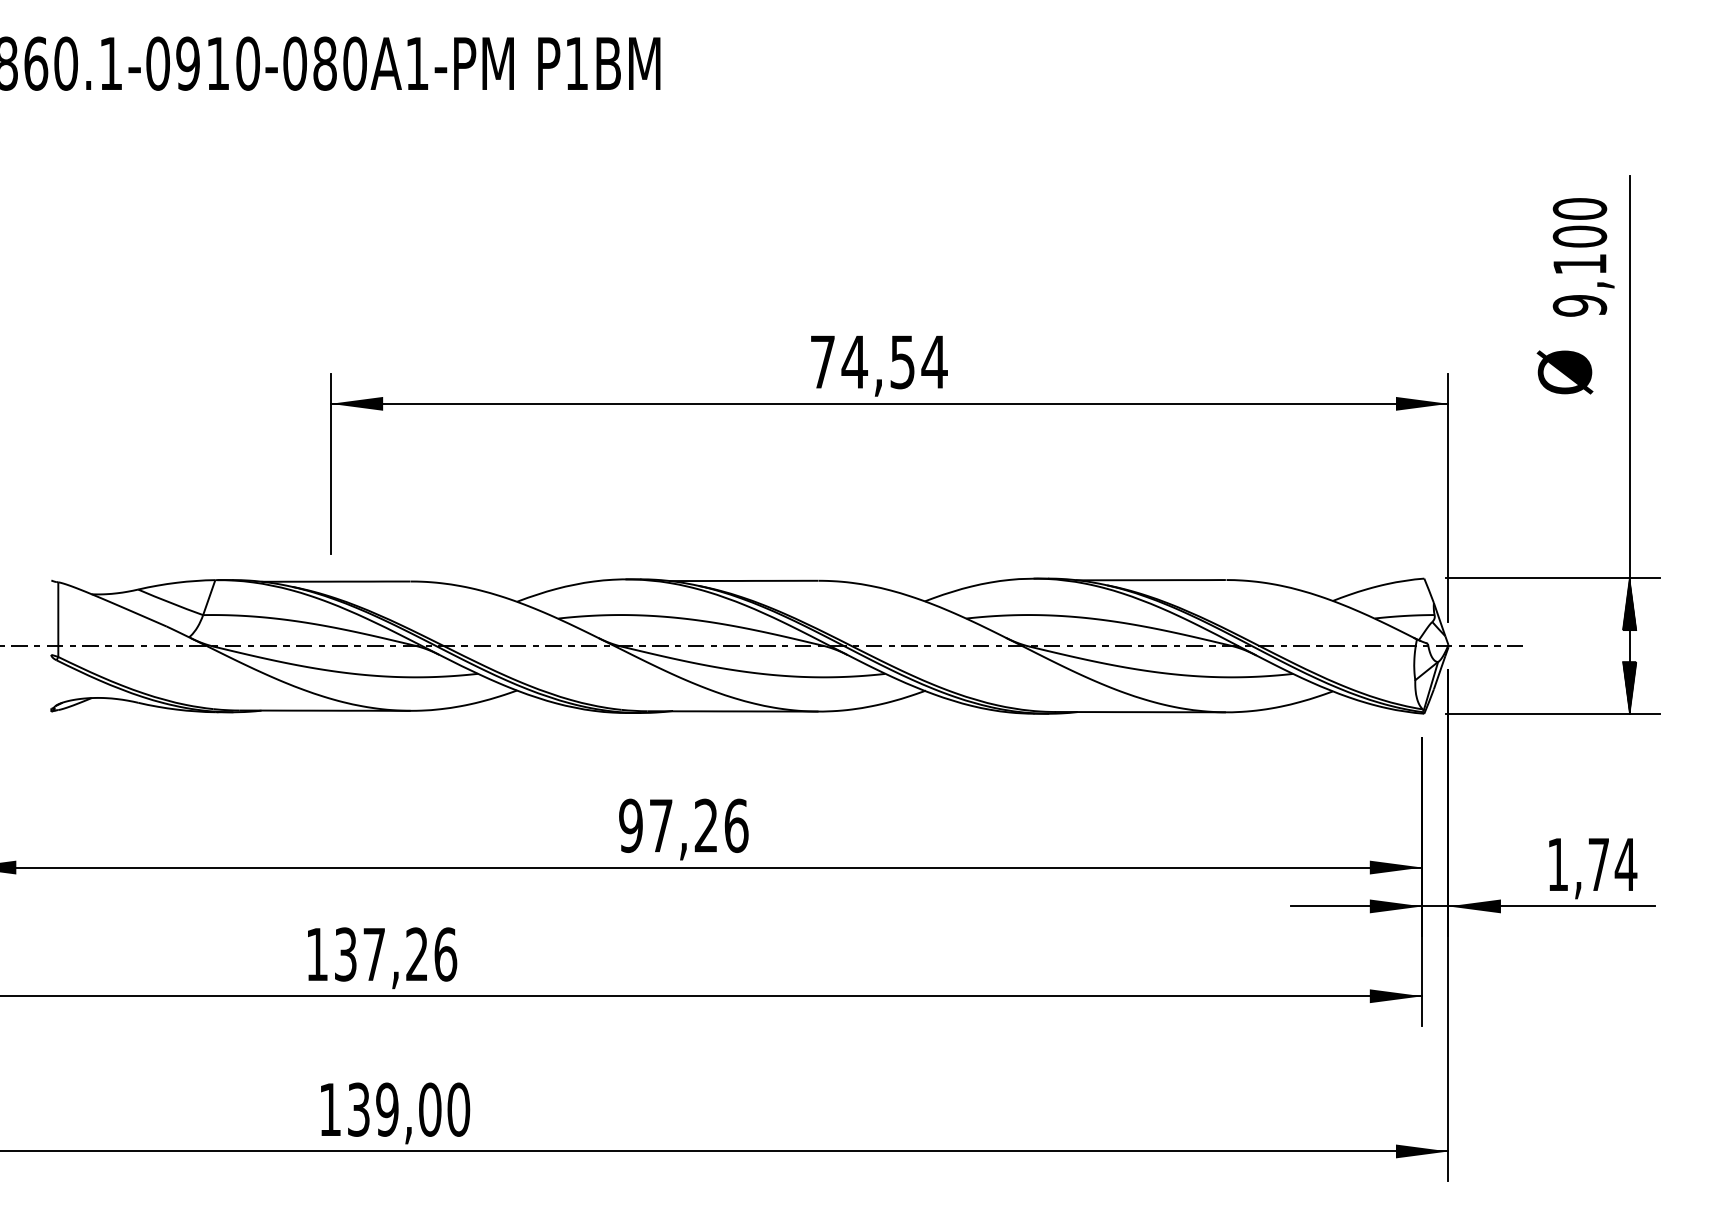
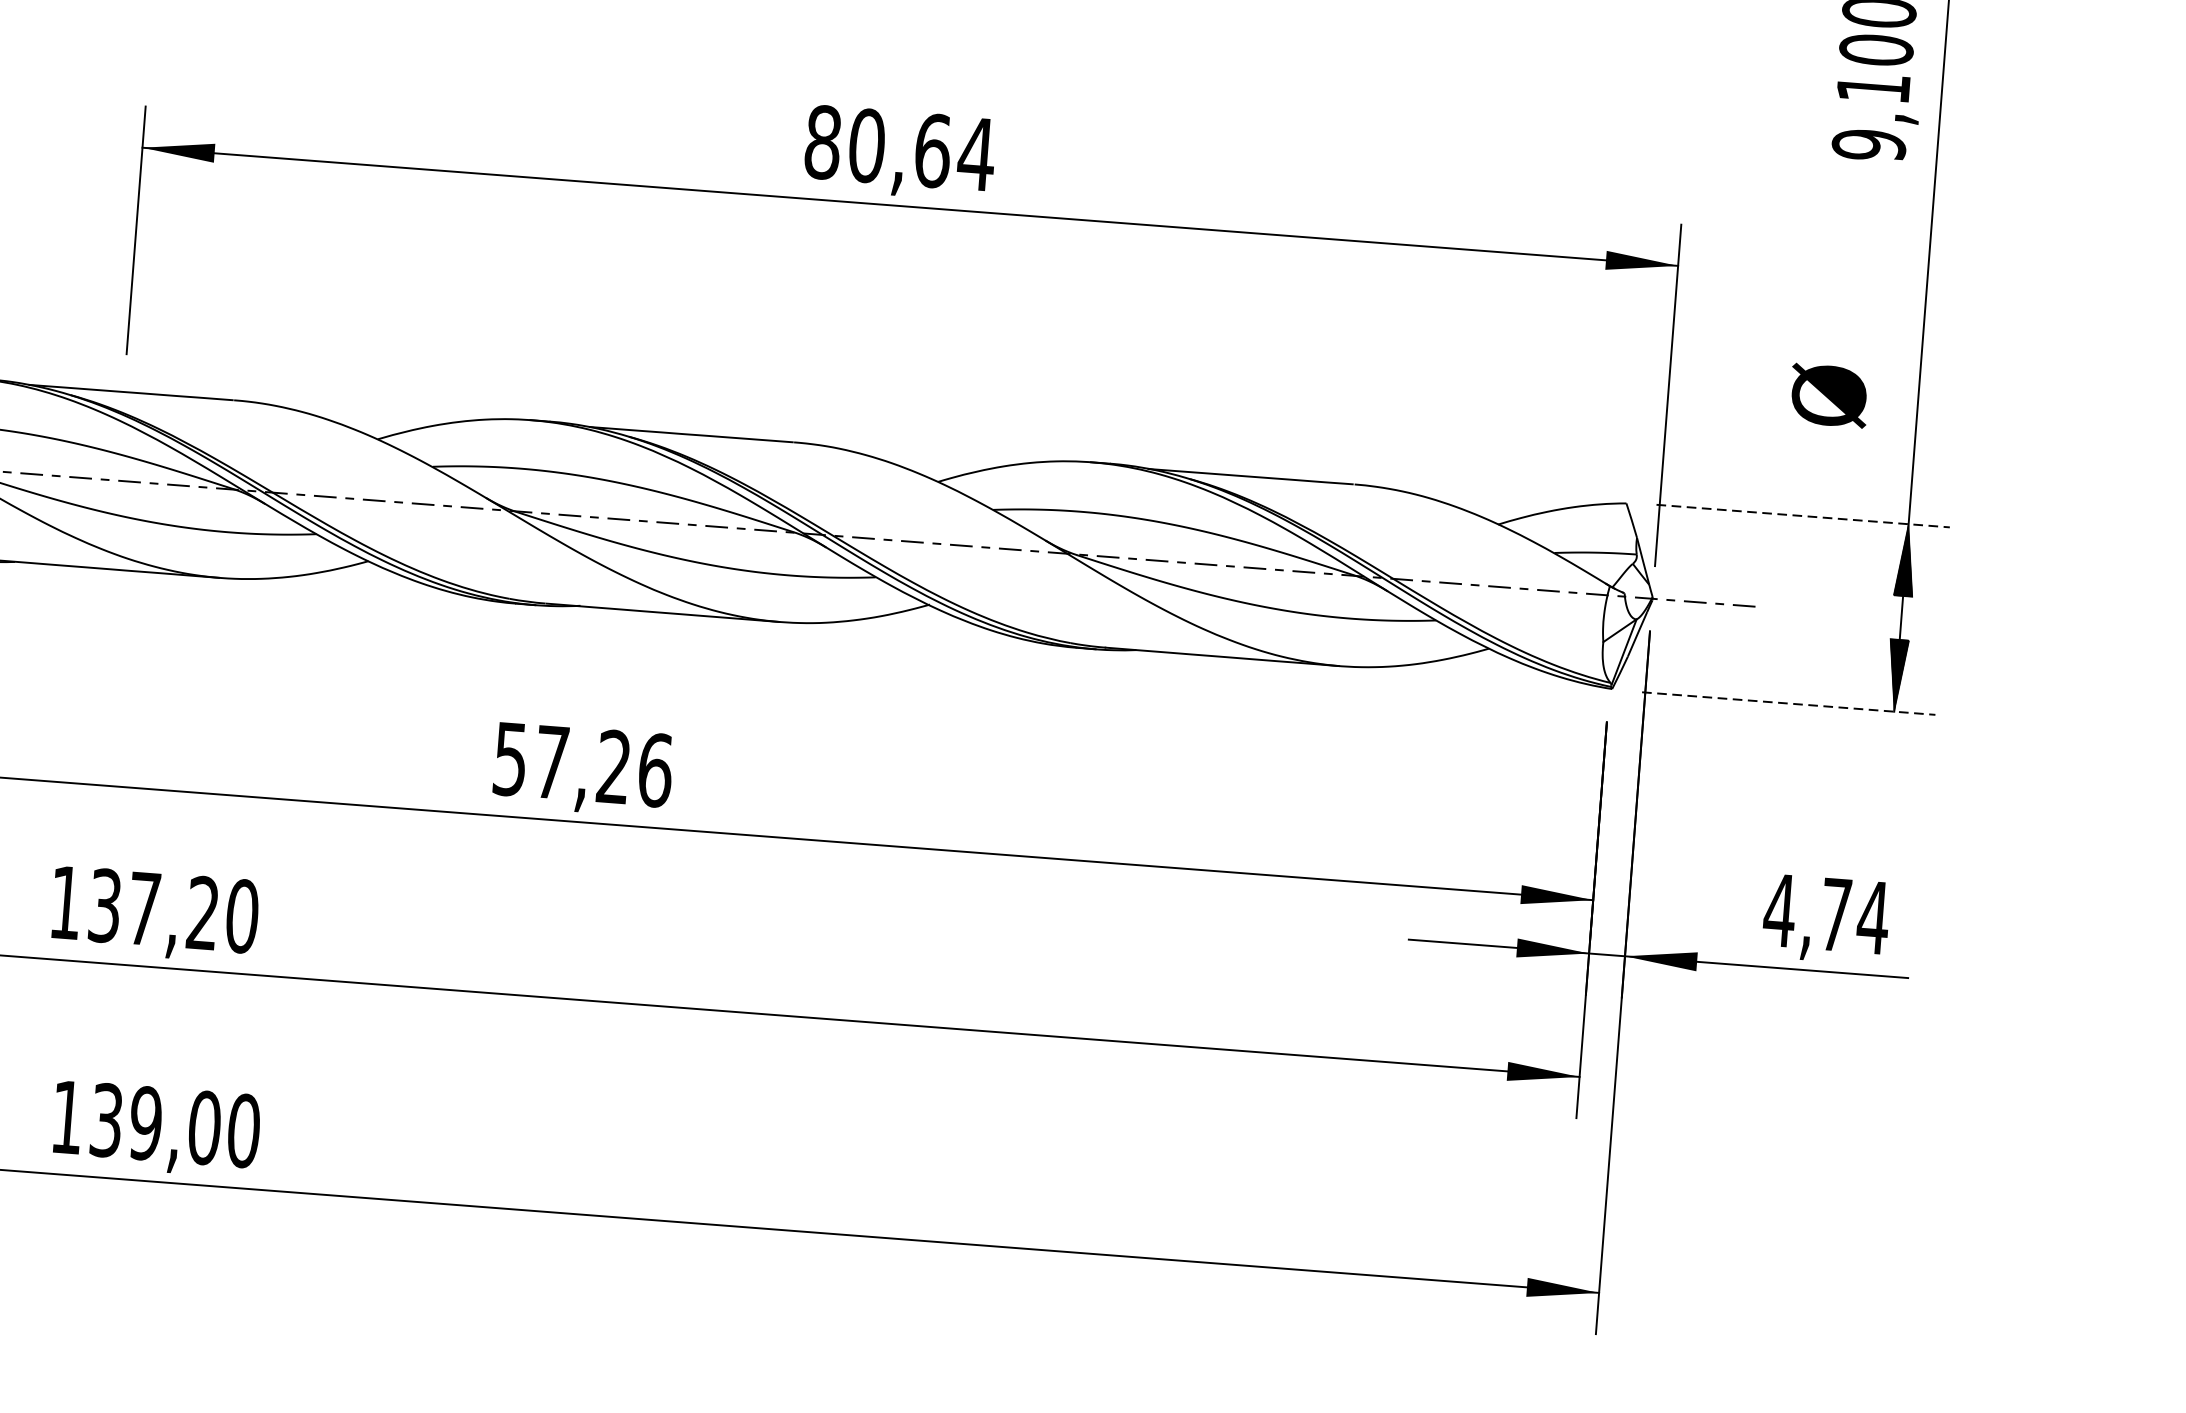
text: (862, 362) -> (877, 147), 74,54 -> 80,64
text: (1564, 372) -> (1828, 395), moved
line: (1552, 577) -> (1802, 515), solid -> dashed
line: (1552, 714) -> (1788, 703), solid -> dashed
text: (630, 825) -> (509, 758), 97,26 -> 57,26
text: (1557, 864) -> (1779, 910), 1,74 -> 4,74
text: (445, 954) -> (242, 916), 137,26 -> 137,20

